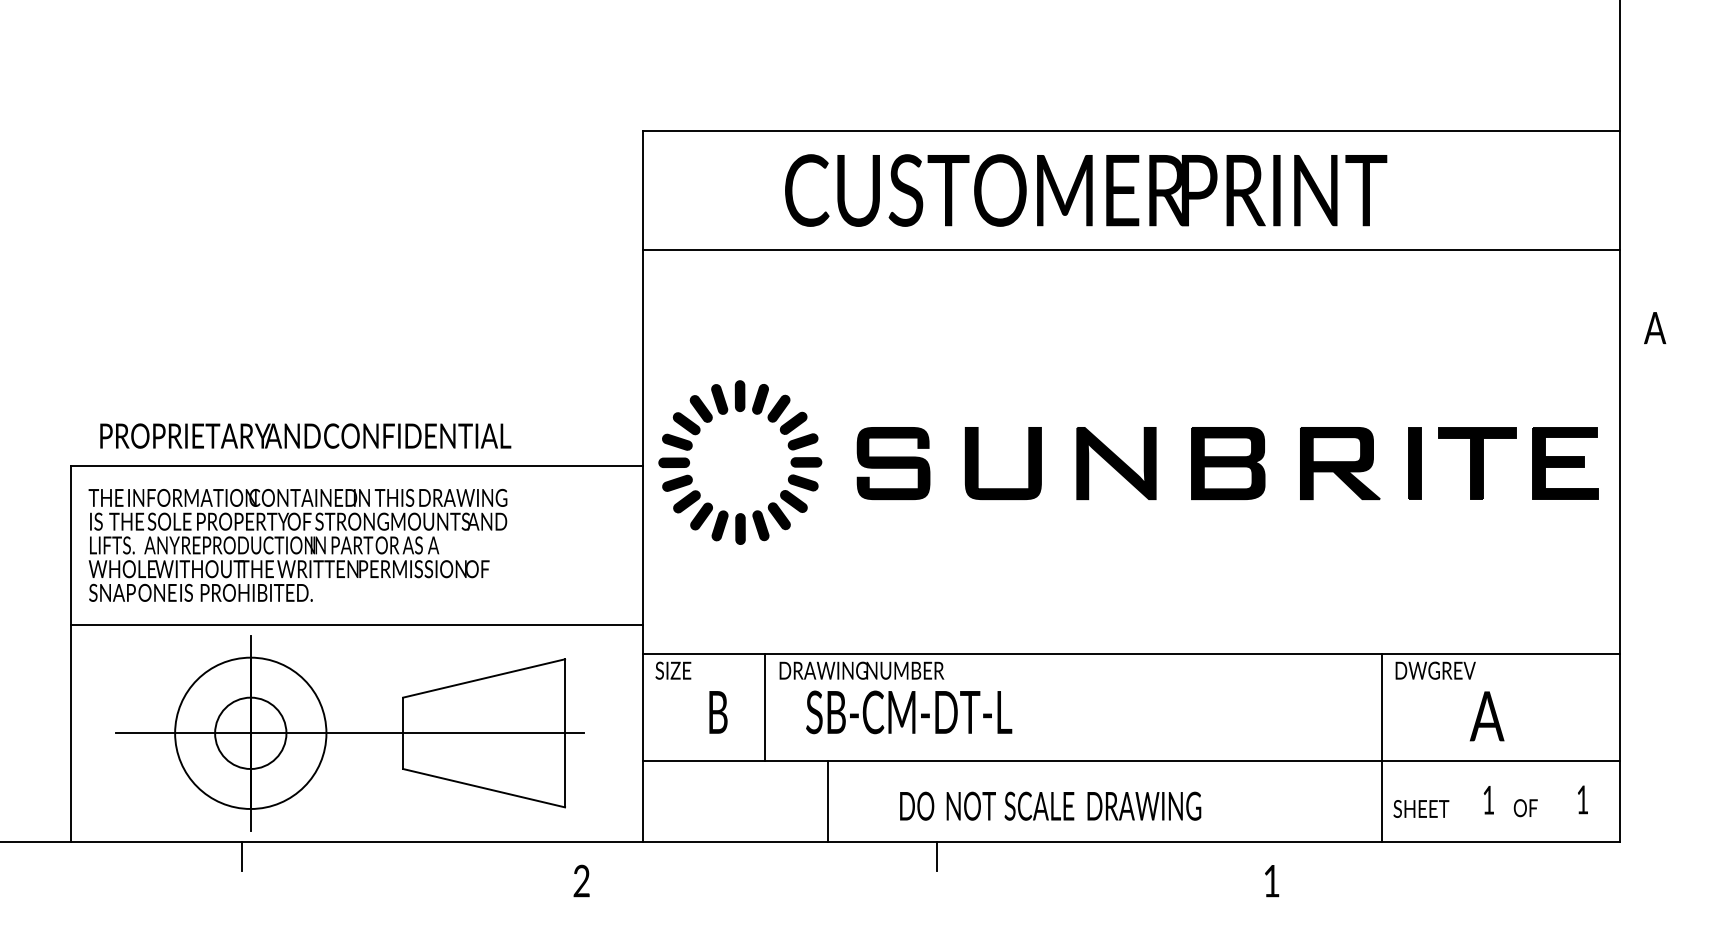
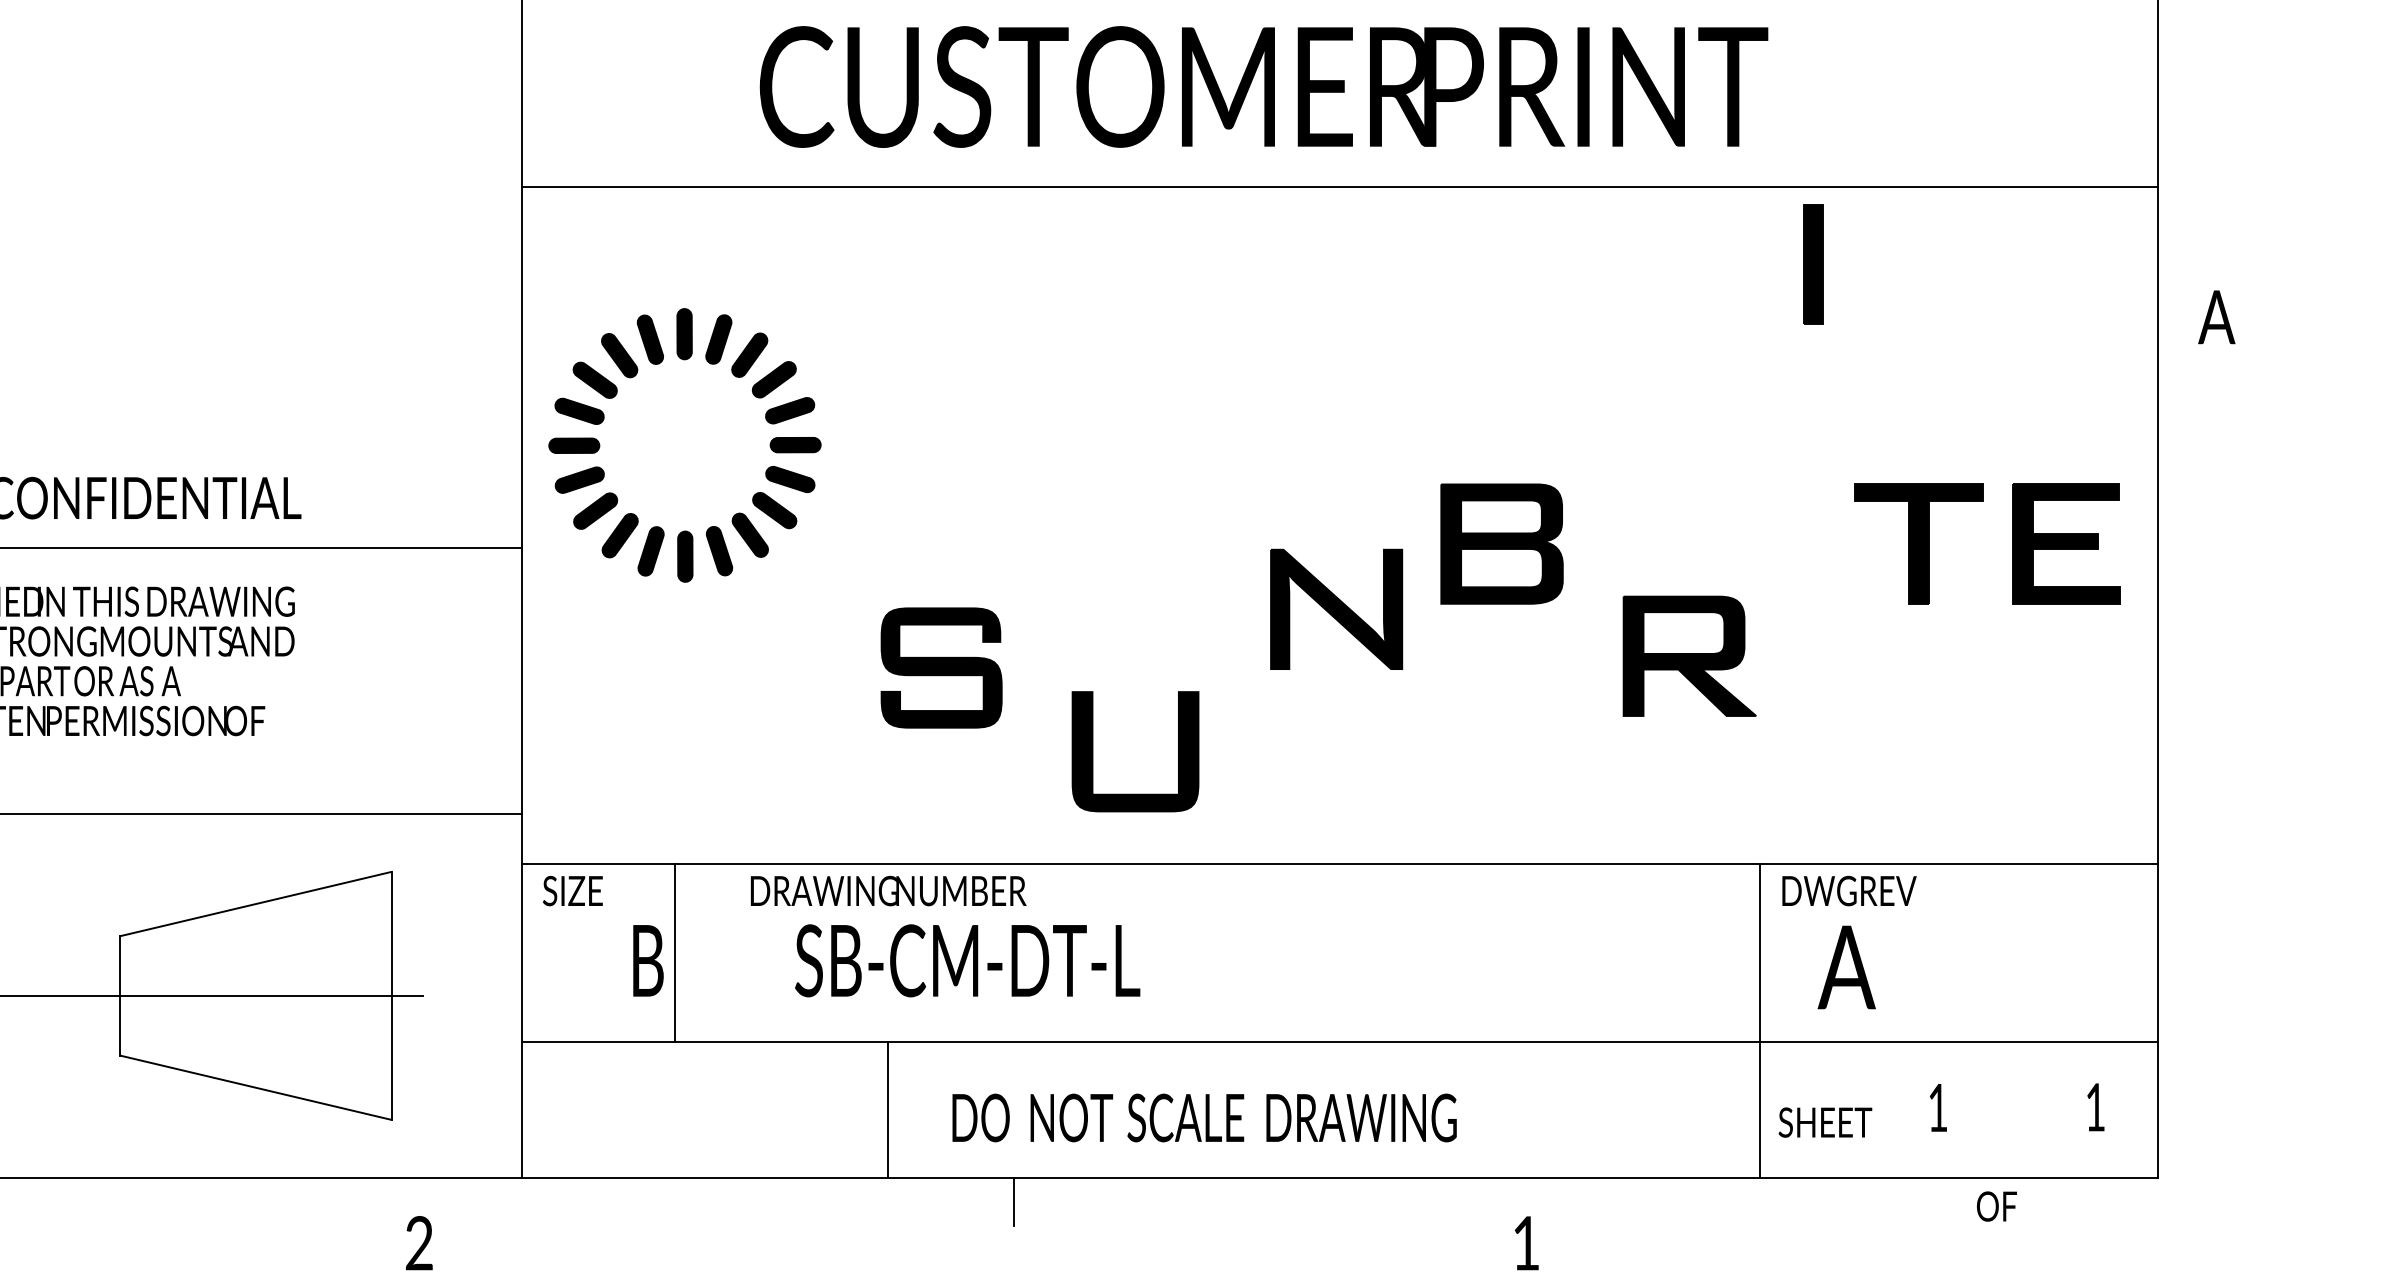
part: (787, 445) -> (763, 416), moved
part: (893, 463) -> (941, 667), moved
part: (978, 463) -> (1093, 751), moved
part: (1116, 463) -> (1336, 609), moved
part: (1340, 463) -> (1689, 656), moved
part: (1414, 463) -> (1812, 264), moved
line: (765, 707) -> (675, 952), moved
text: (1487, 716) -> (1847, 967), moved
line: (827, 800) -> (887, 1108), moved
text: (1525, 808) -> (1996, 1207), moved
text: (1272, 881) -> (1527, 1243), moved

